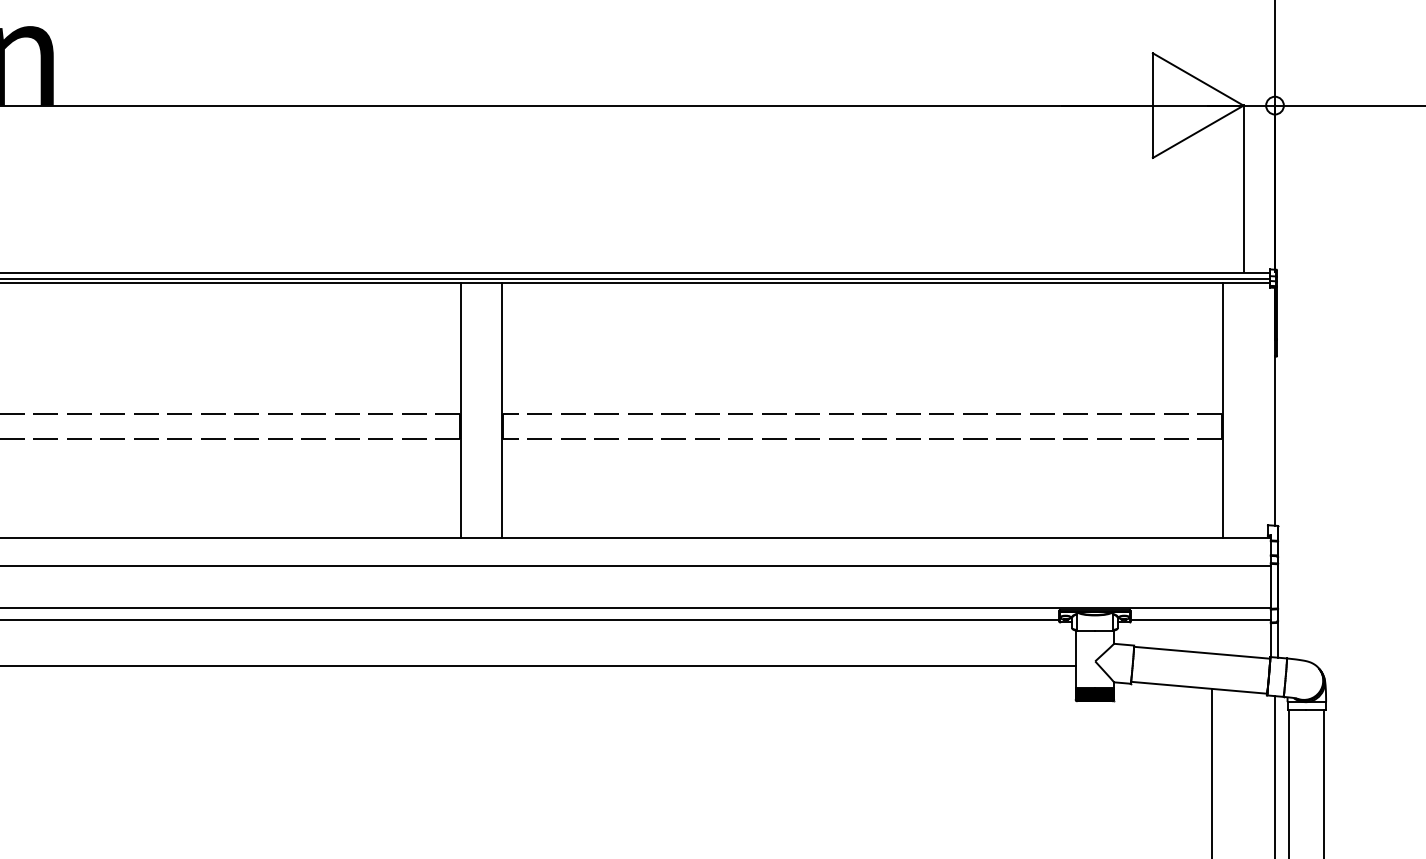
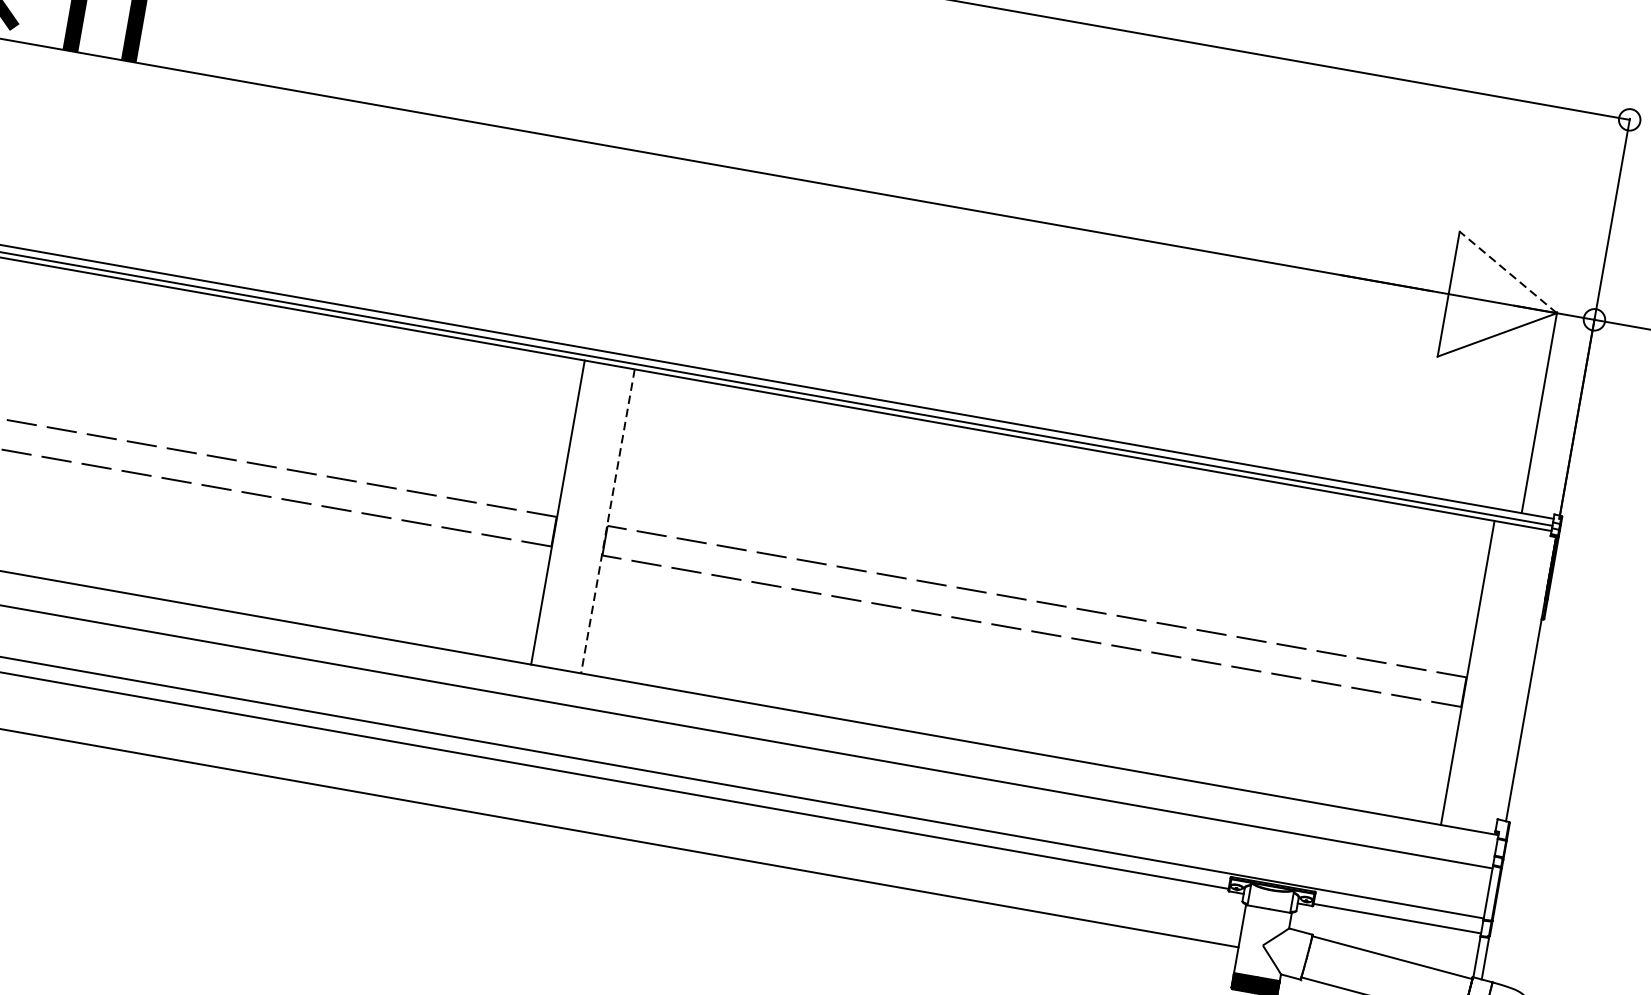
line: (1197, 79) -> (1507, 272), solid -> dashed
line: (502, 411) -> (607, 522), solid -> dashed

